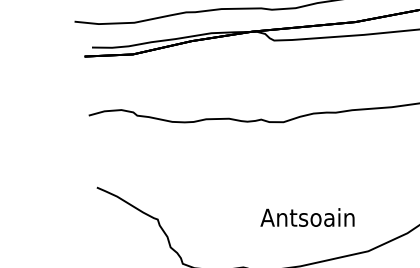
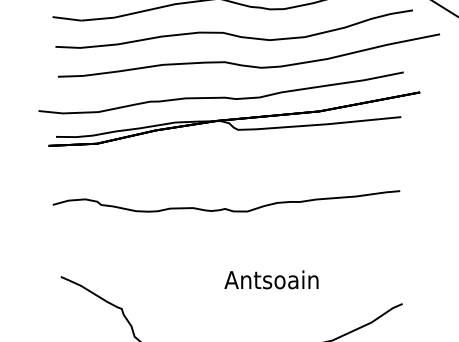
text: (307, 217) -> (271, 279), moved

